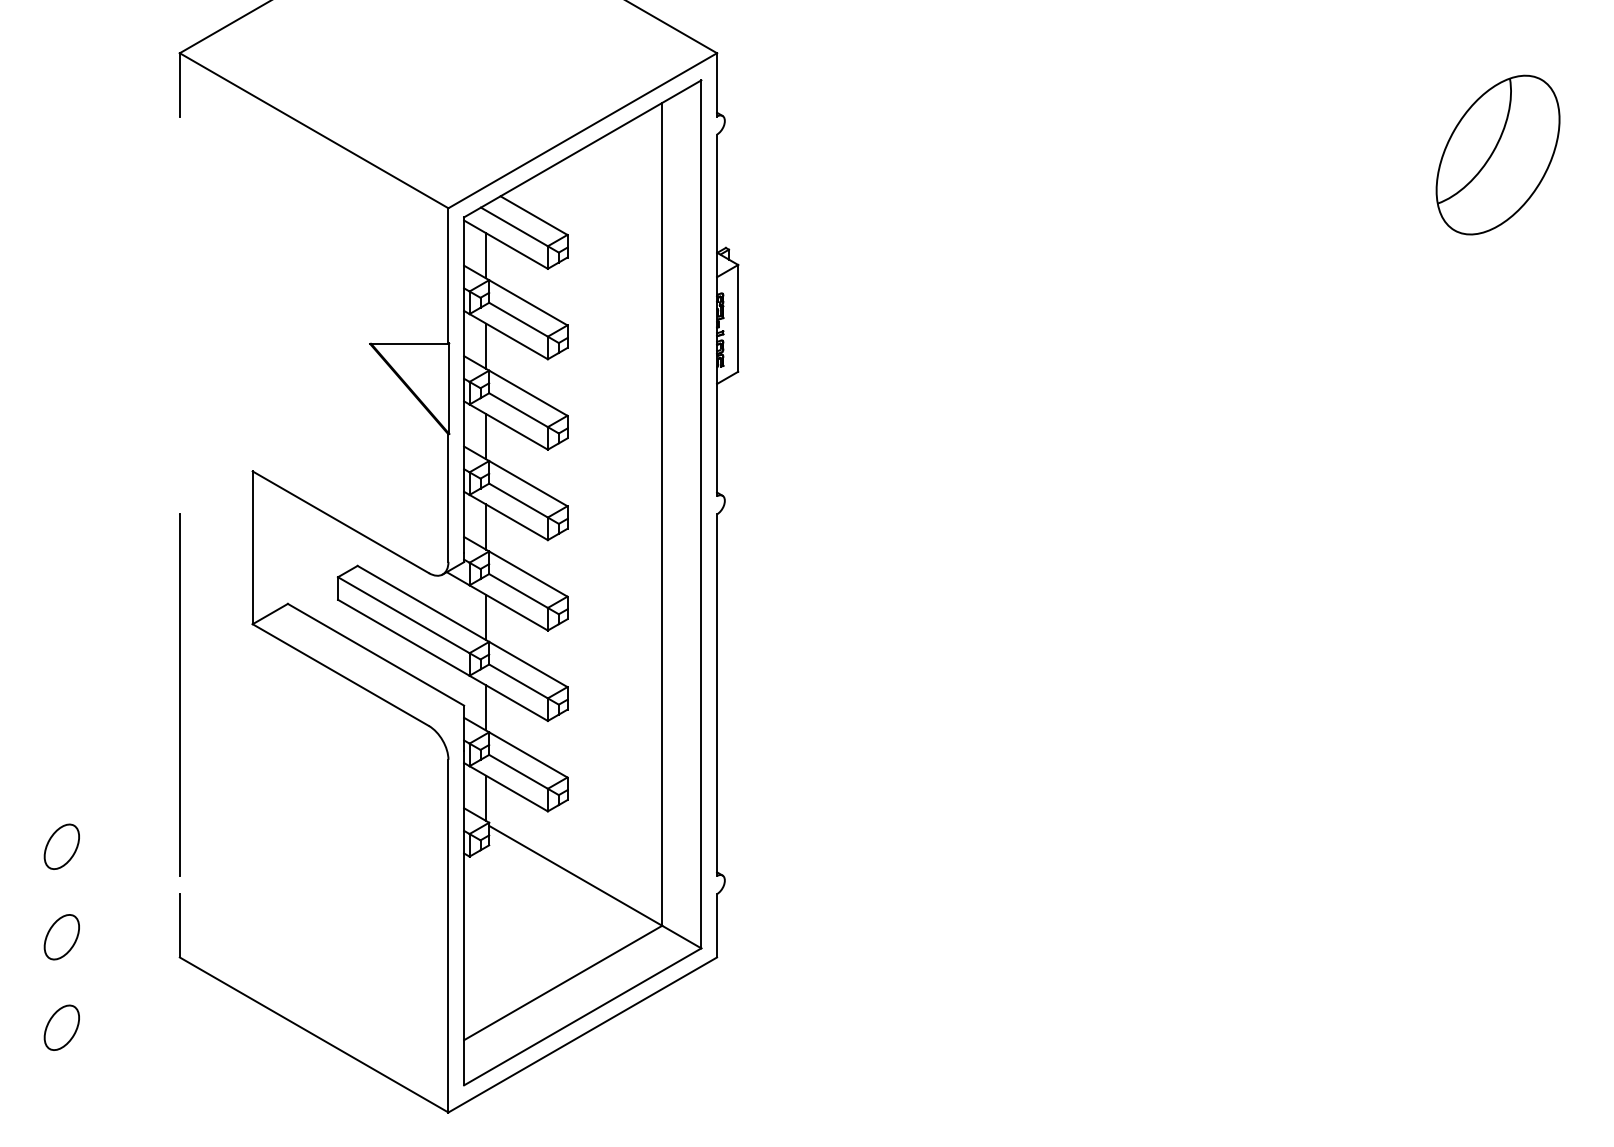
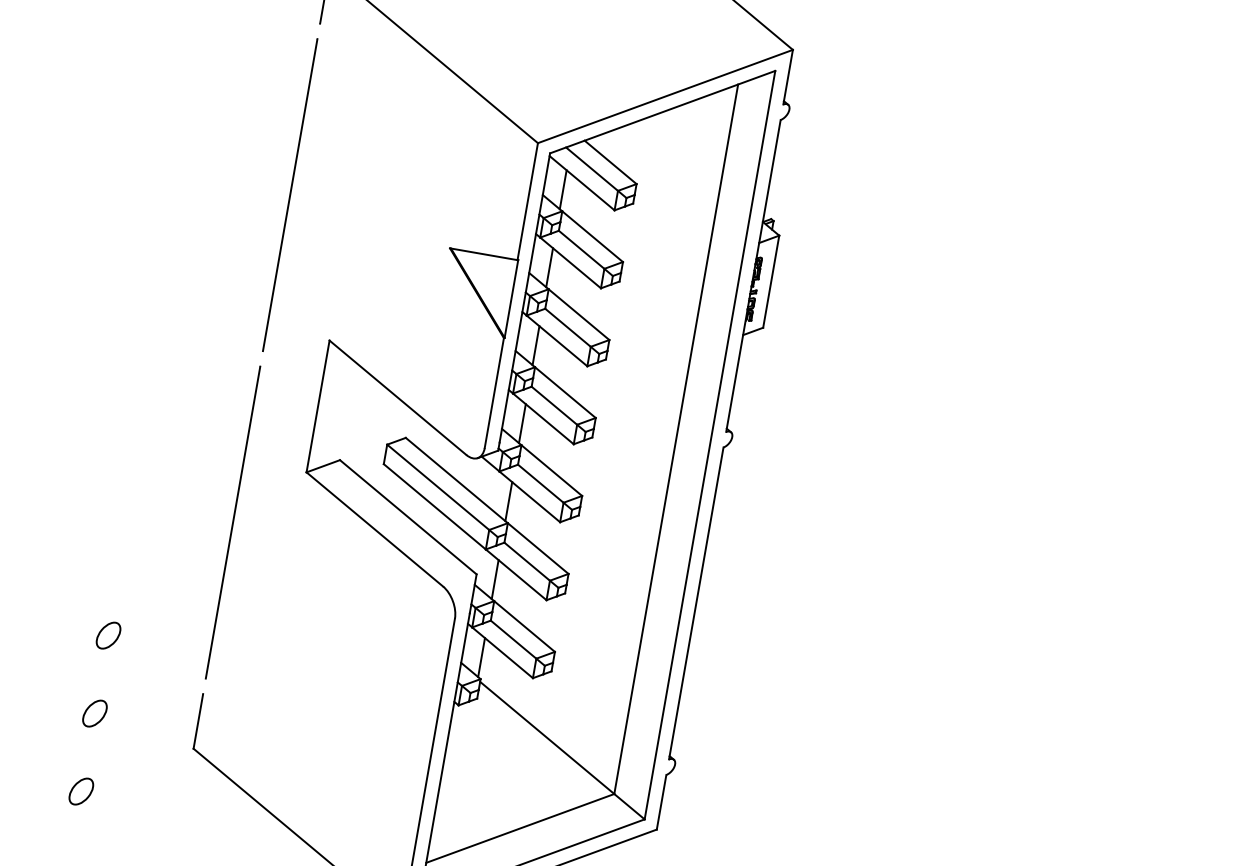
line: (179, 314) -> (290, 194), added
part: (61, 846) -> (108, 635), size x0.71
part: (61, 937) -> (94, 713), size x0.71
part: (61, 1027) -> (81, 791), size x0.71

